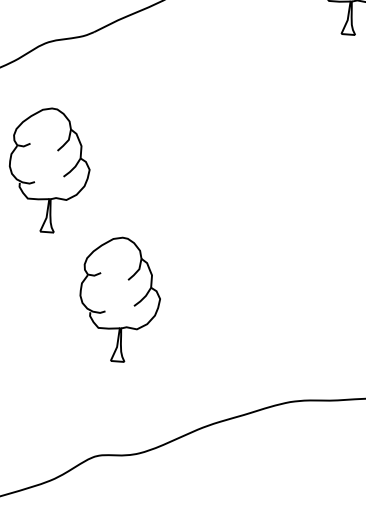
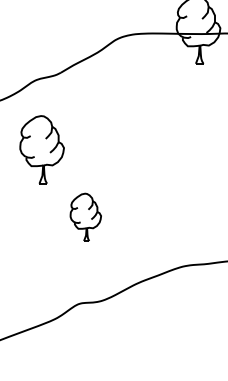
part: (119, 297) -> (85, 216), size x0.7

